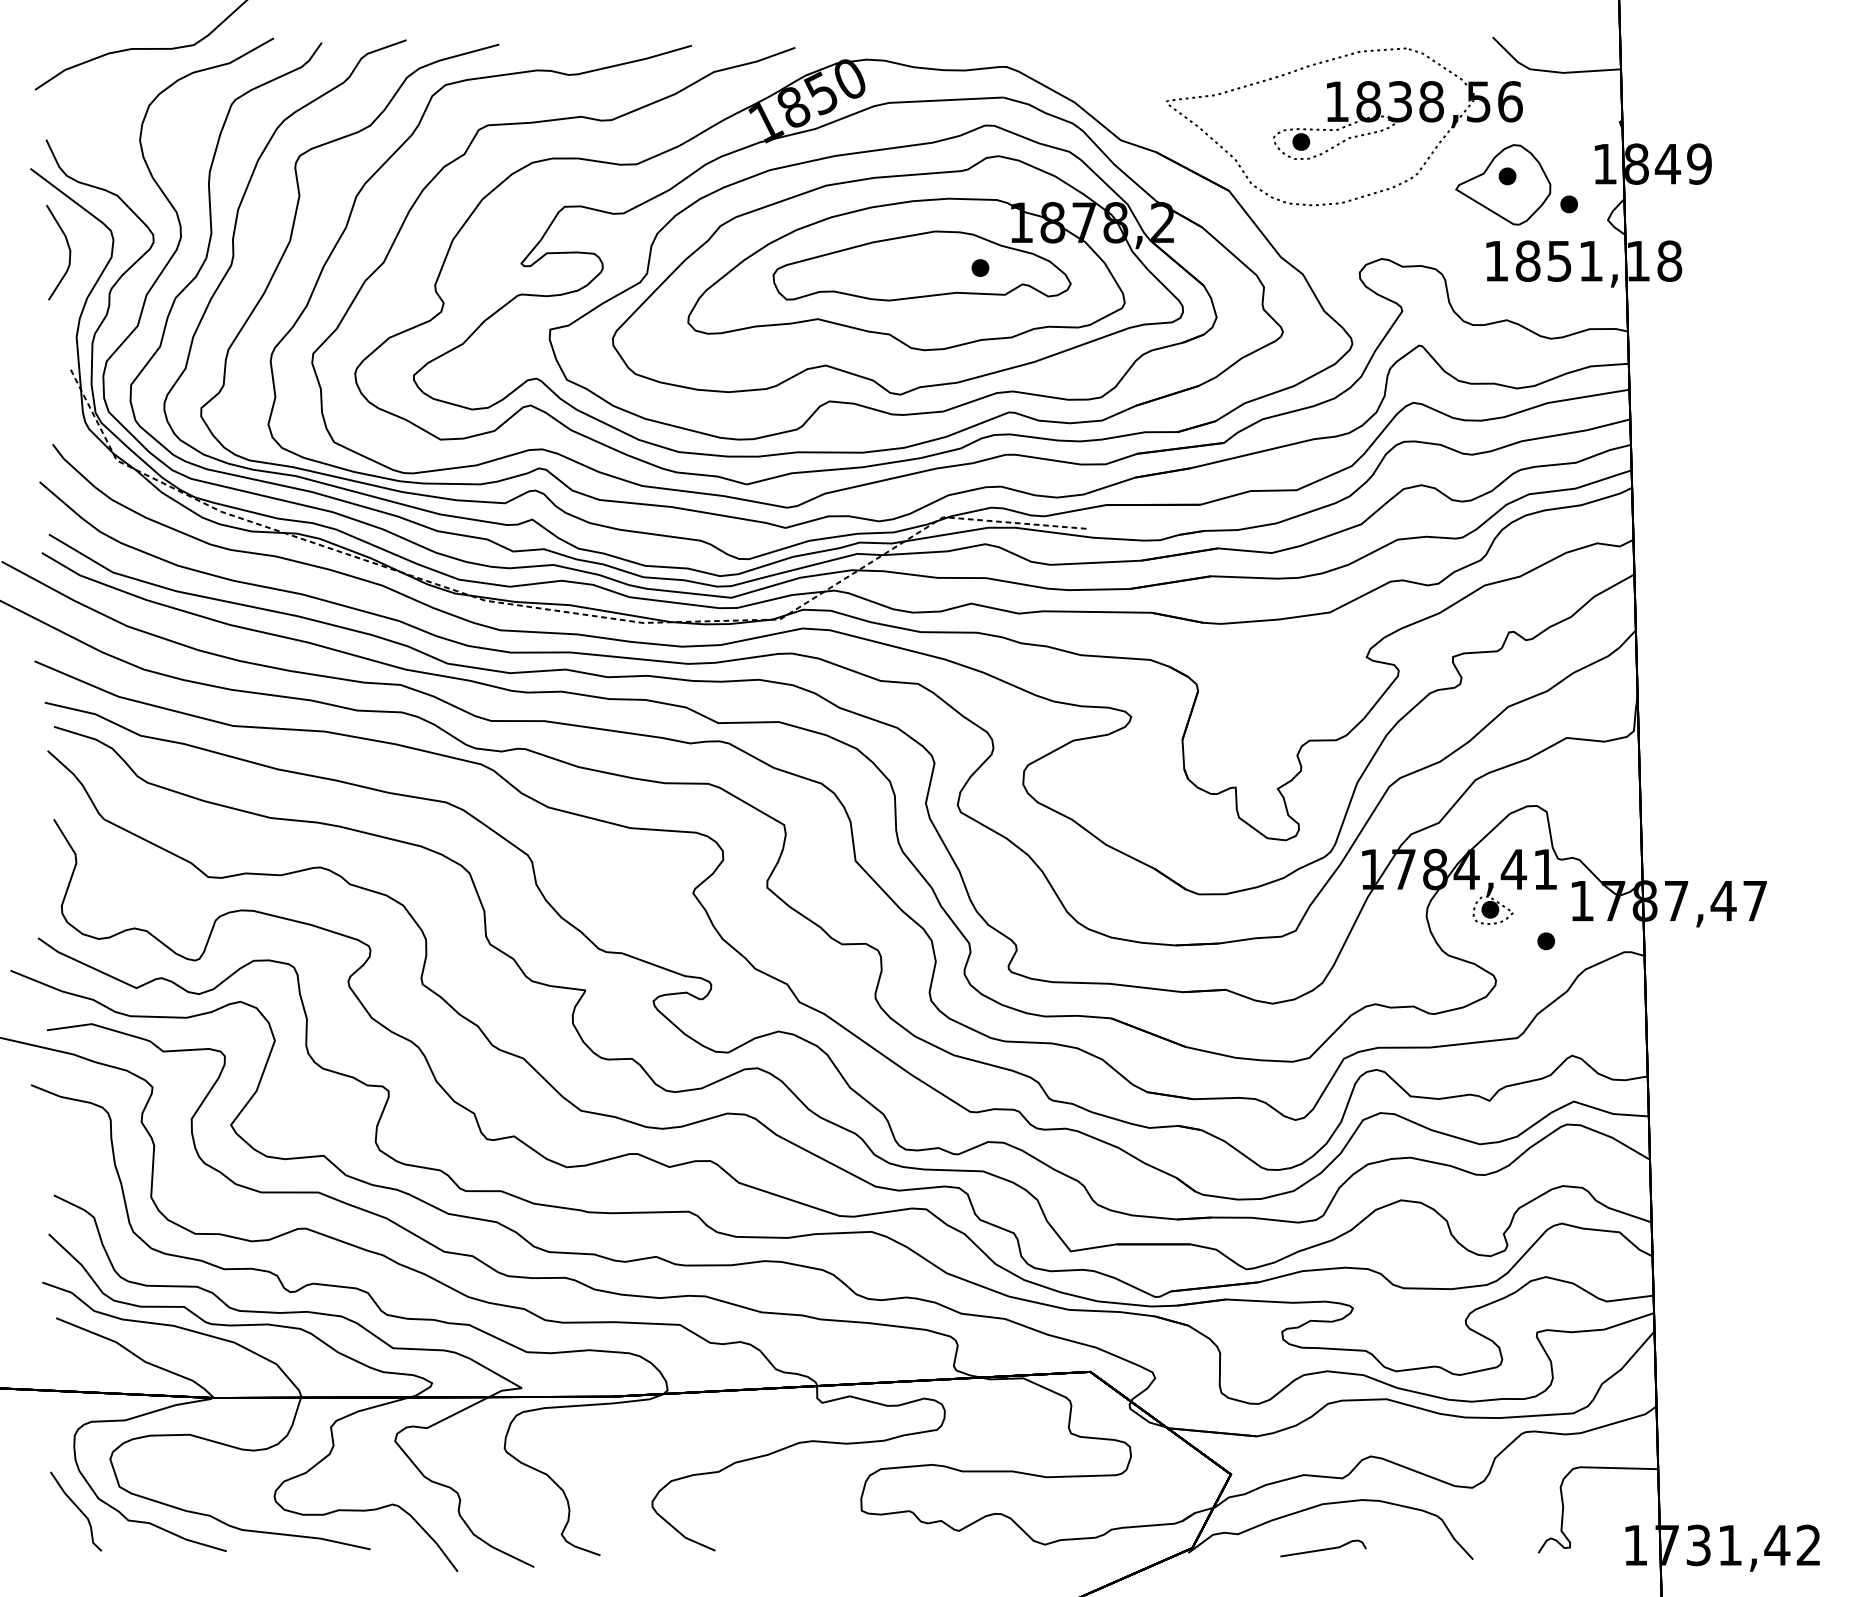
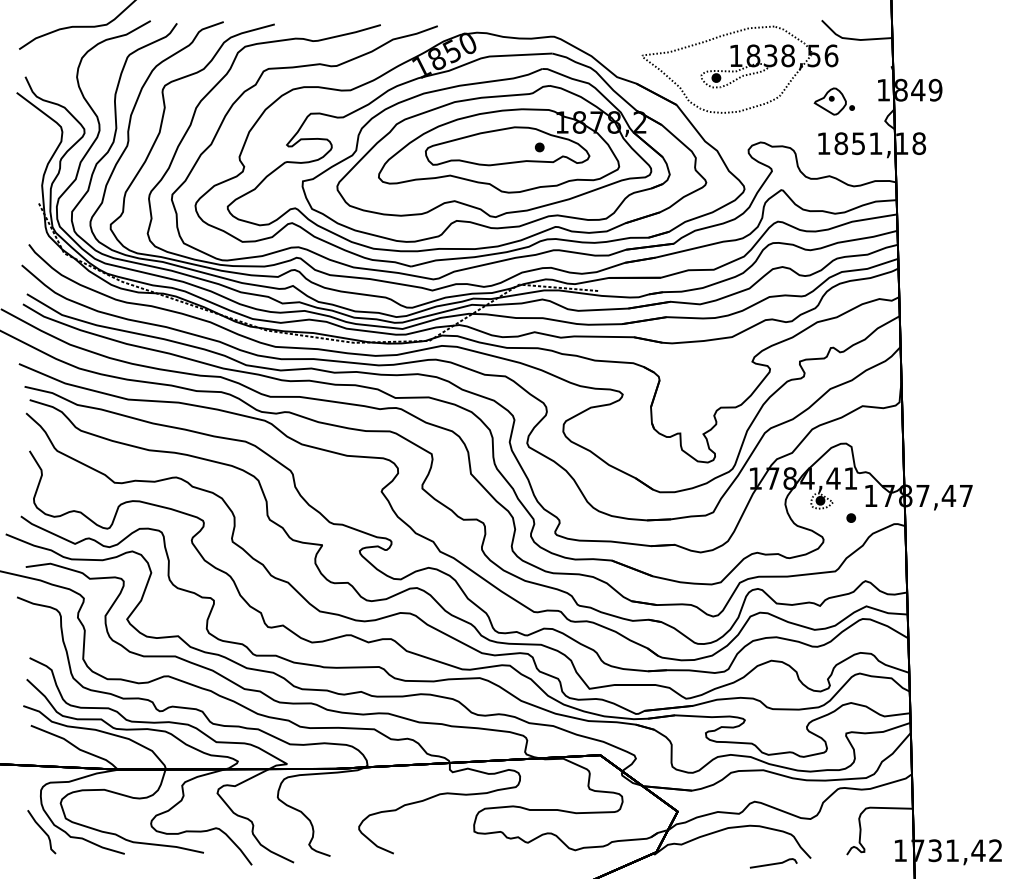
part: (1515, 184) -> (834, 101), size x0.6
curve: (66, 246) -> (36, 135), removed
curve: (1323, 1548) -> (773, 863), moved

